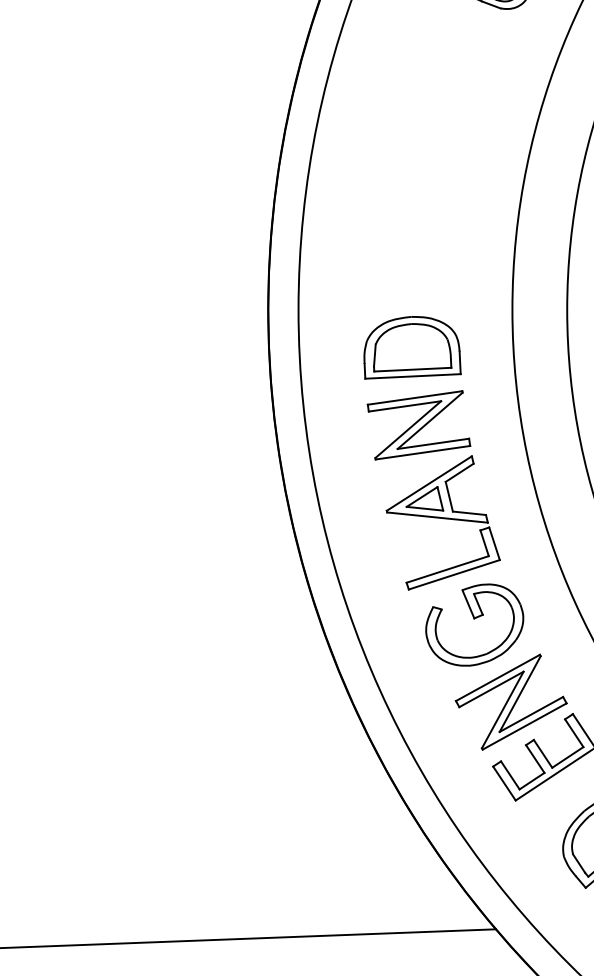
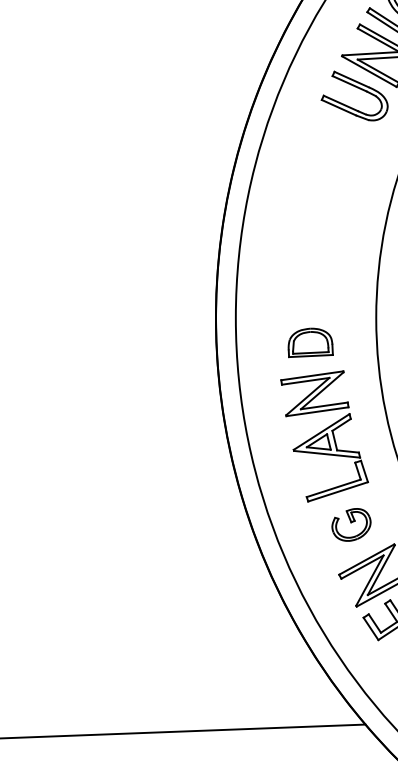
part: (412, 347) -> (310, 342), size x0.7
part: (474, 624) -> (351, 524), size x0.6

